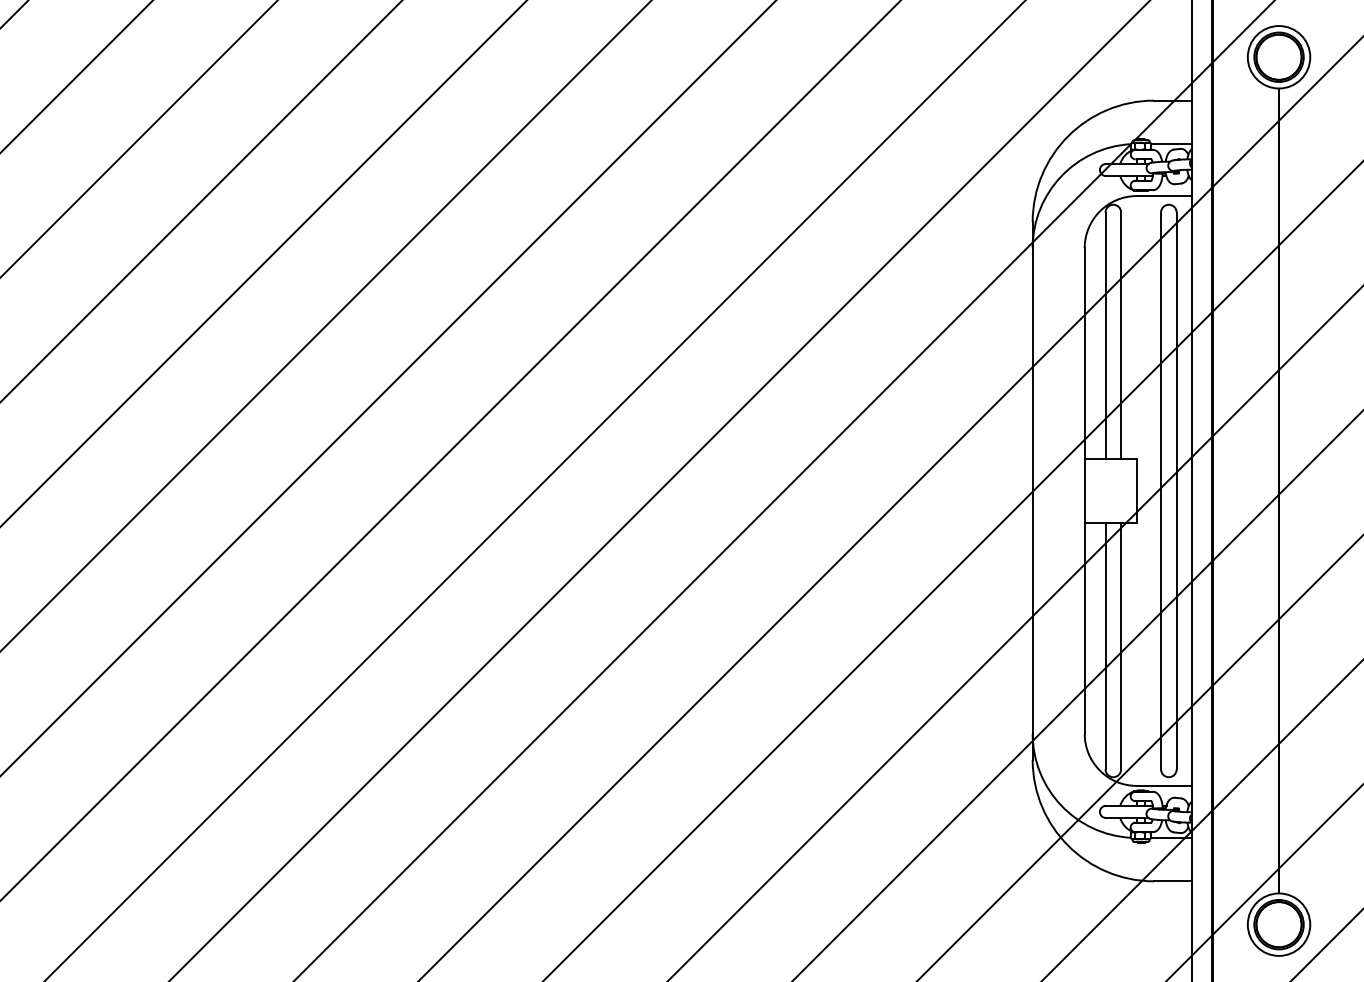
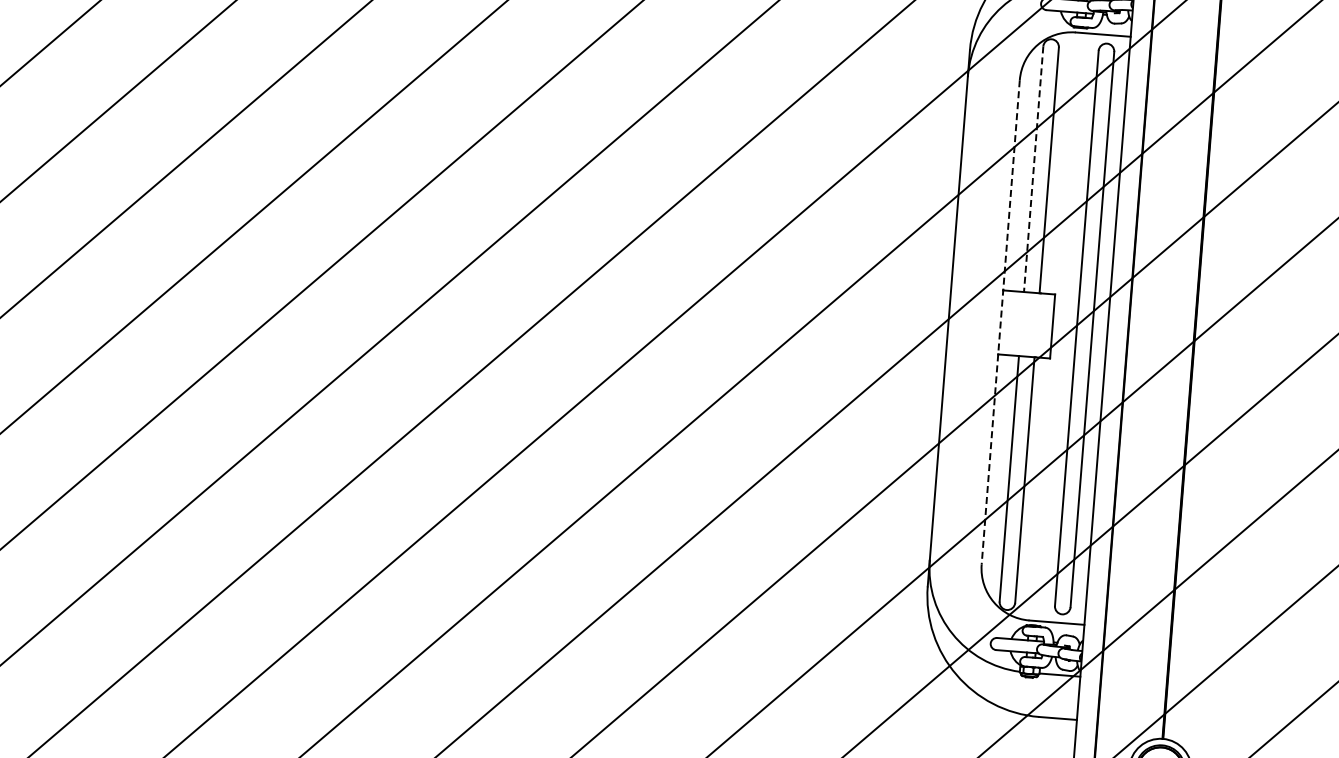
line: (1105, 336) -> (1033, 170), solid -> dashed
line: (1084, 490) -> (1000, 321), solid -> dashed

